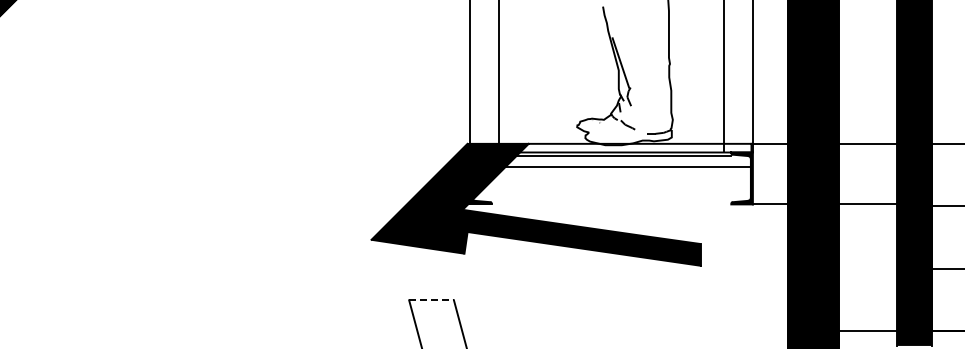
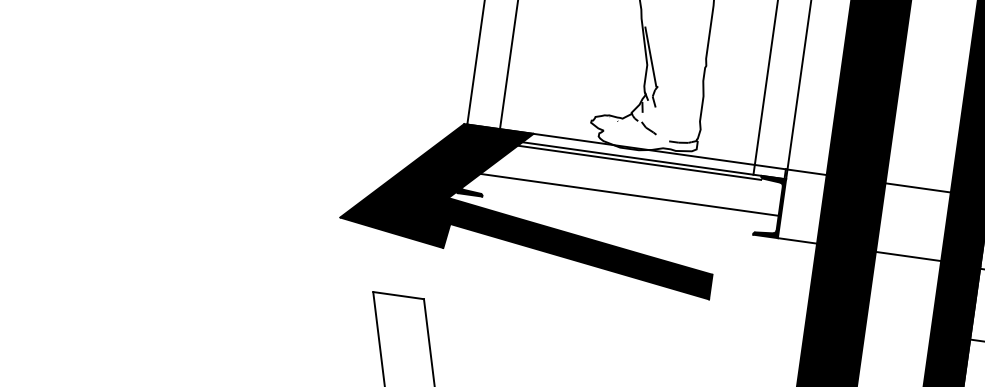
line: (610, 166) -> (619, 192), moved
line: (432, 300) -> (399, 295), dashed -> solid

